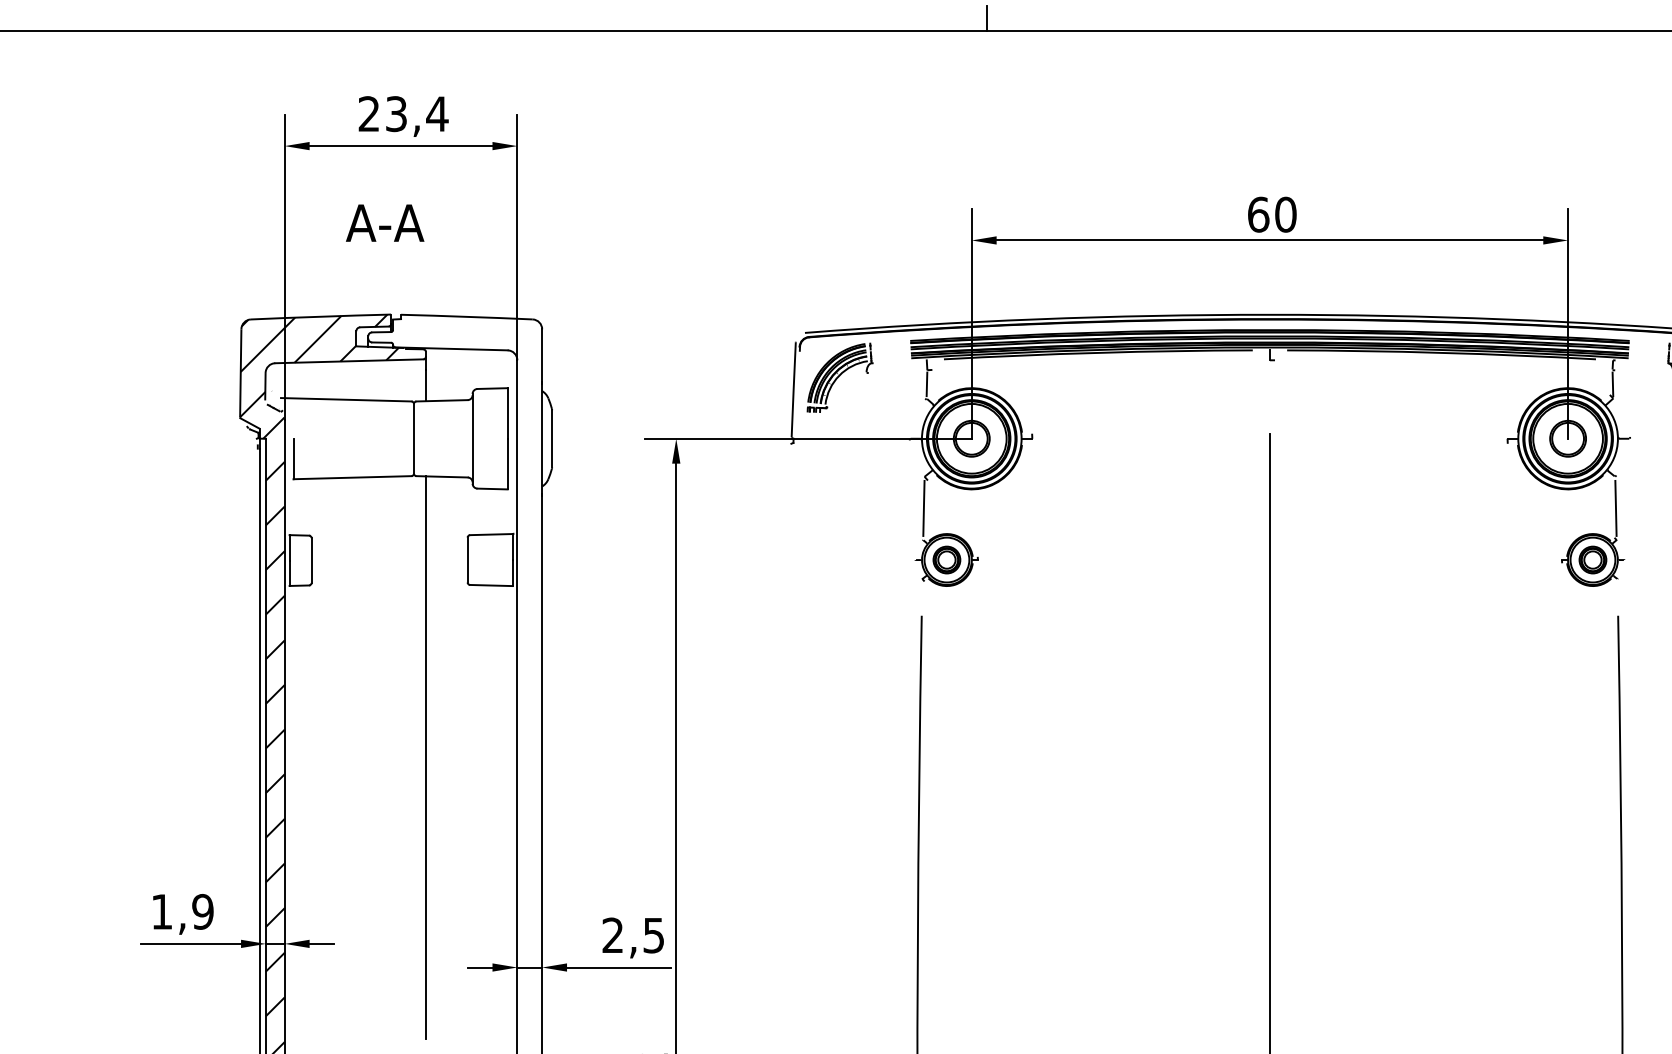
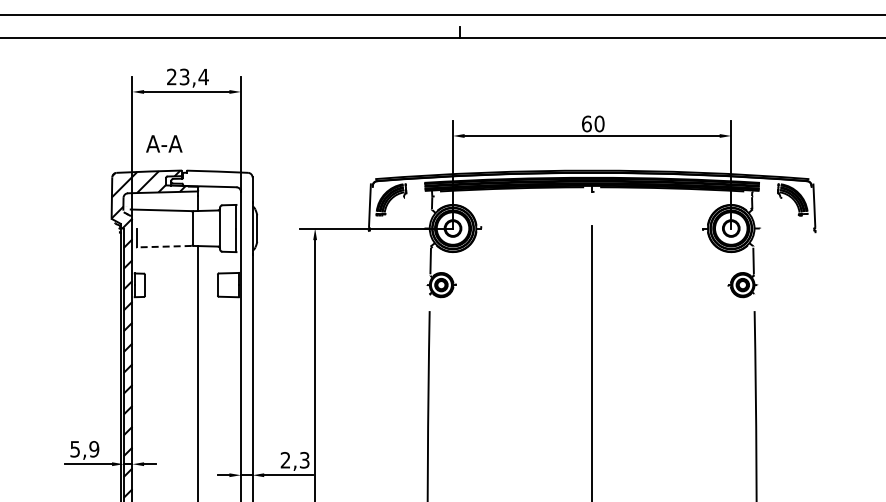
text: (385, 222) -> (164, 143), moved
line: (351, 477) -> (163, 246), solid -> dashed
text: (160, 912) -> (74, 449), 1,9 -> 5,9
text: (653, 933) -> (304, 459), 2,5 -> 2,3

